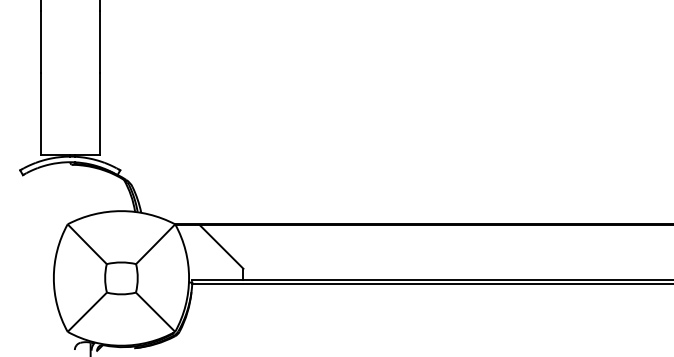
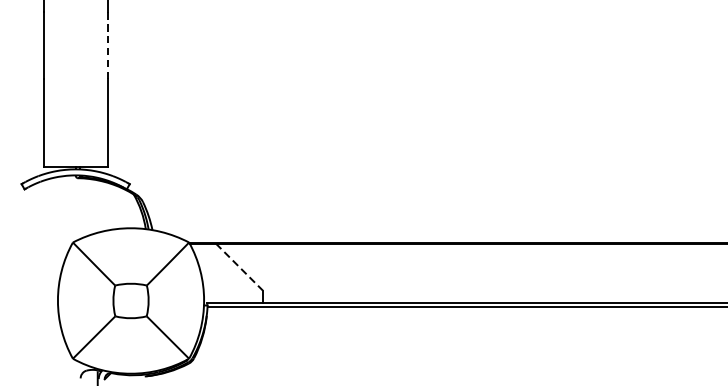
line: (99, 41) -> (107, 44), solid -> dashed
line: (221, 247) -> (239, 267), solid -> dashed

